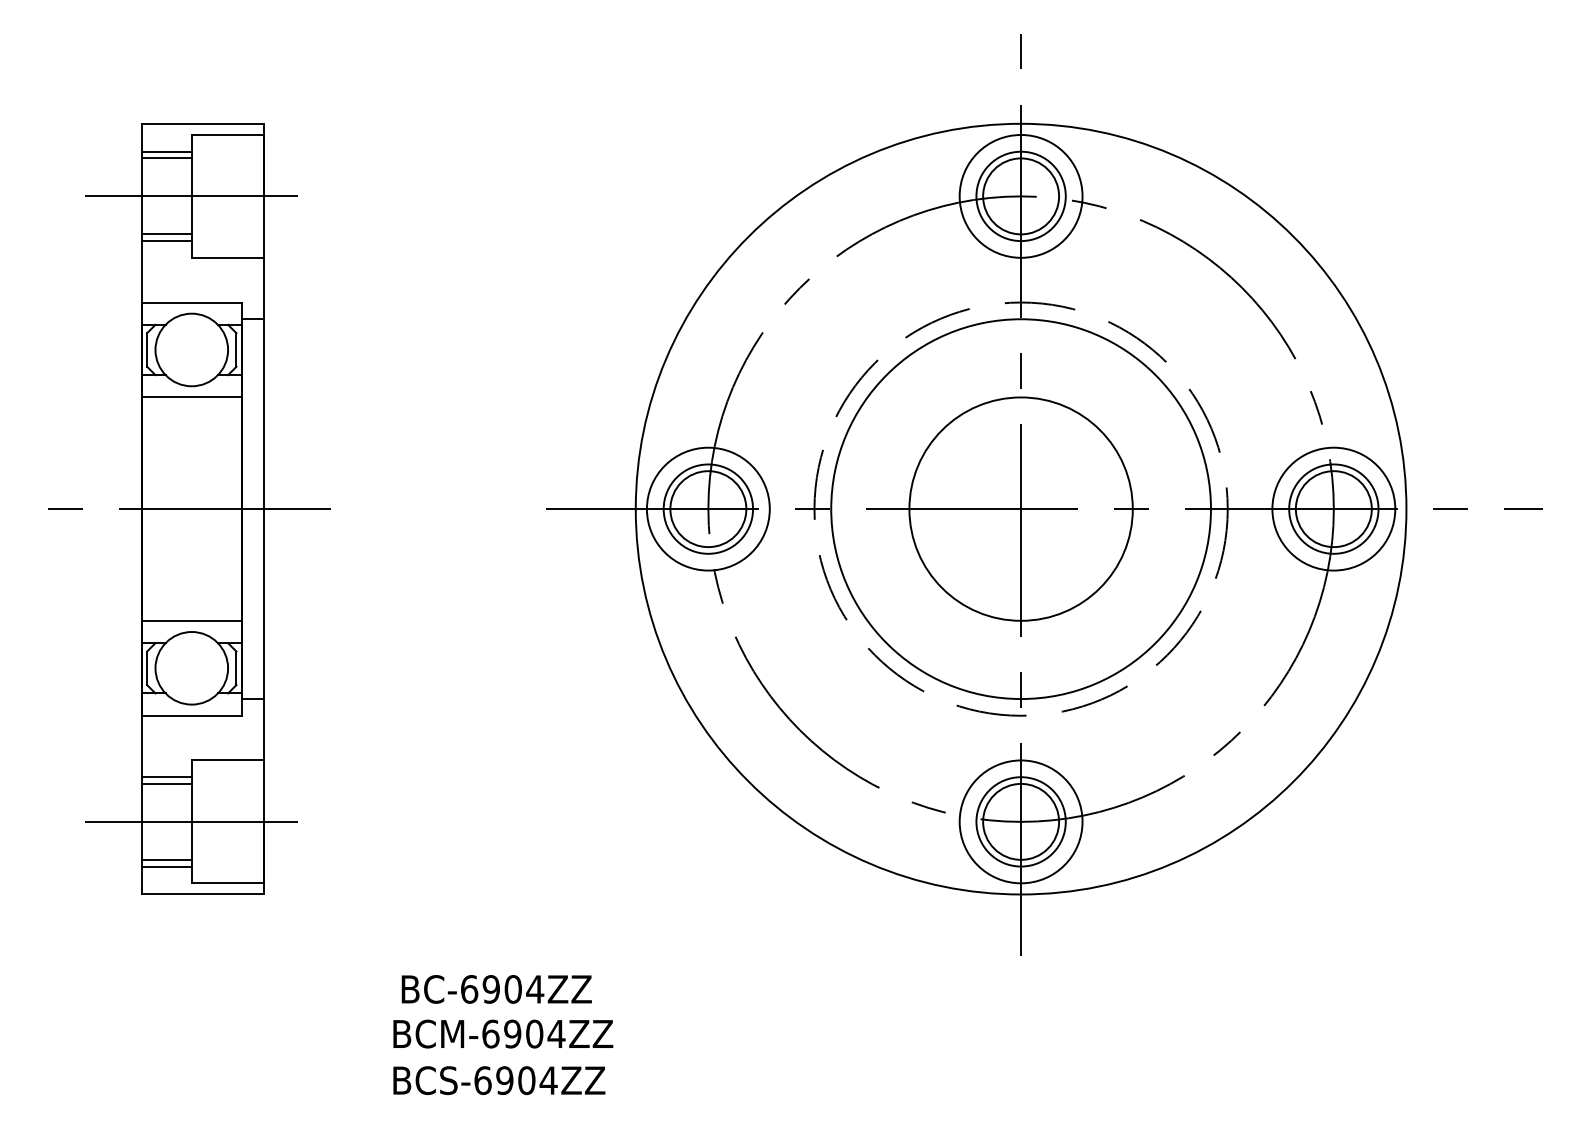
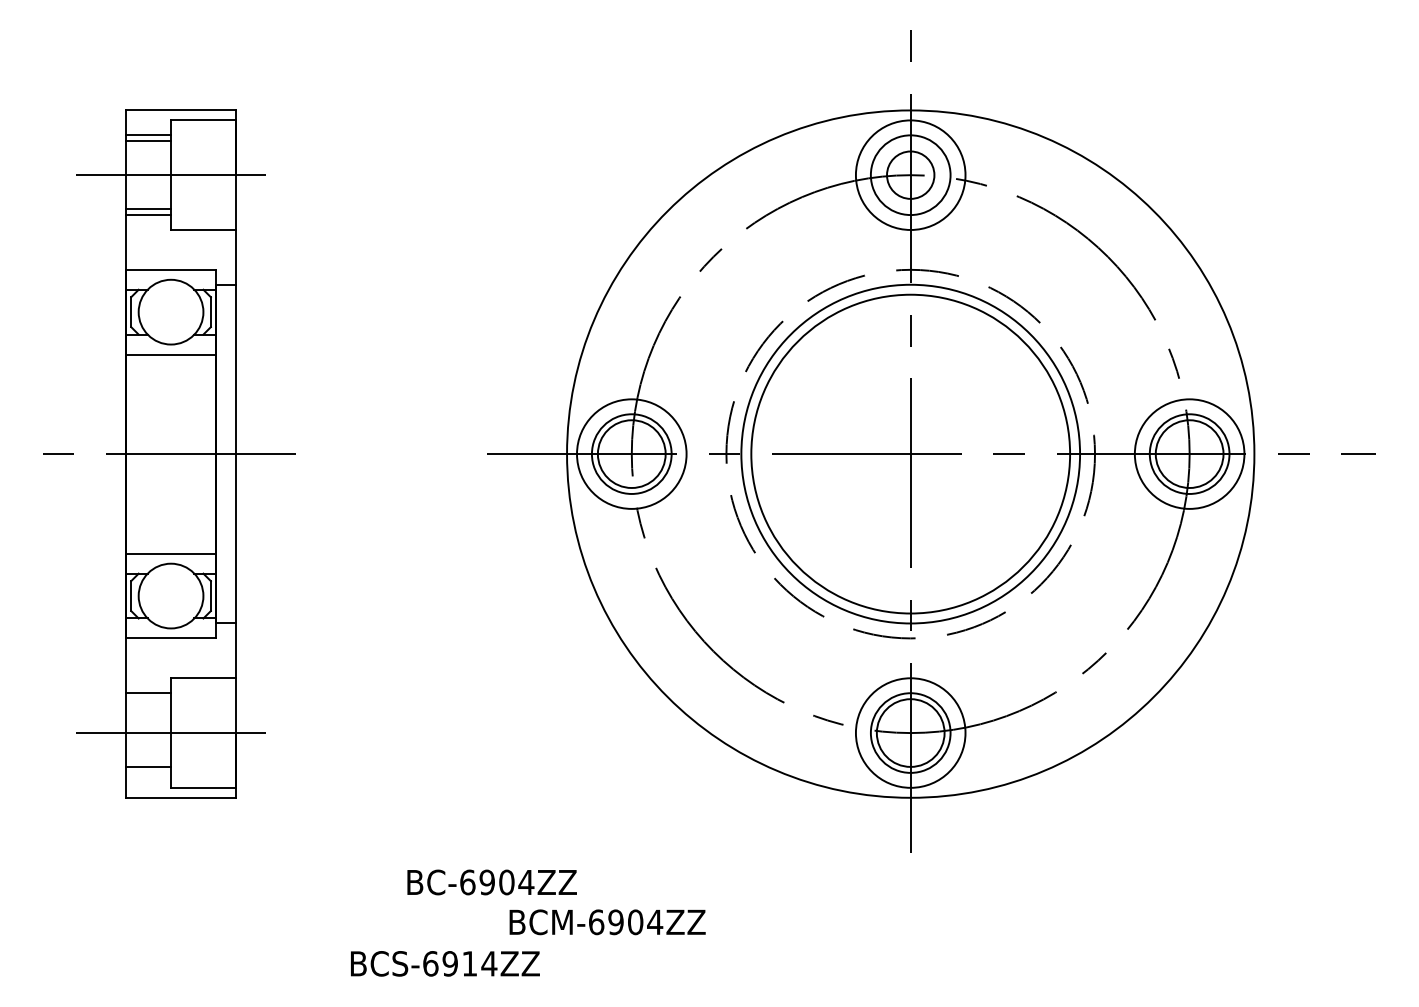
circle: (1021, 196) -> (911, 175), size x0.7
circle: (1020, 508) -> (910, 453), size x1.6
line: (166, 783) -> (148, 698), removed
line: (166, 866) -> (148, 772), removed
text: (496, 989) -> (491, 882), moved
text: (503, 1033) -> (607, 921), moved
text: (526, 1080) -> (469, 963), BCS-6904ZZ -> BCS-6914ZZ

